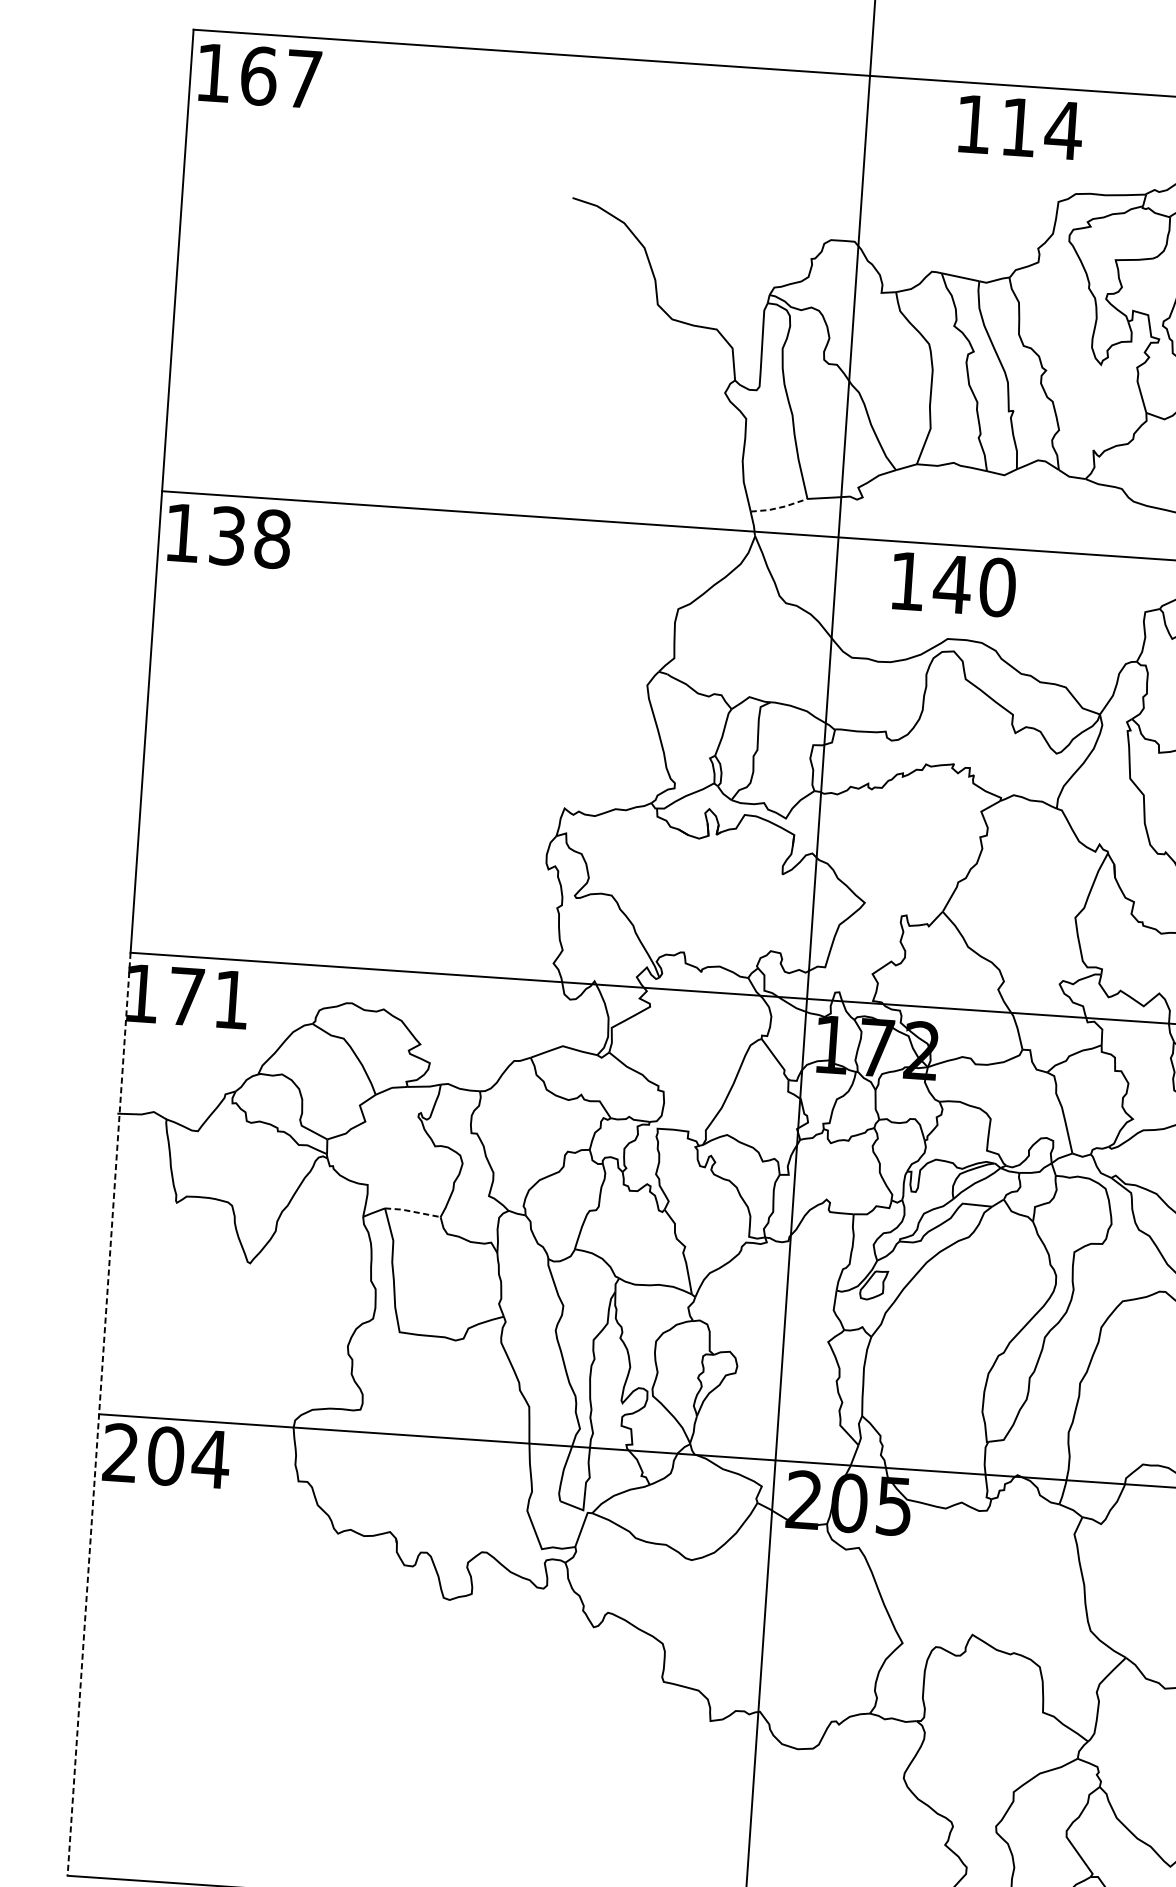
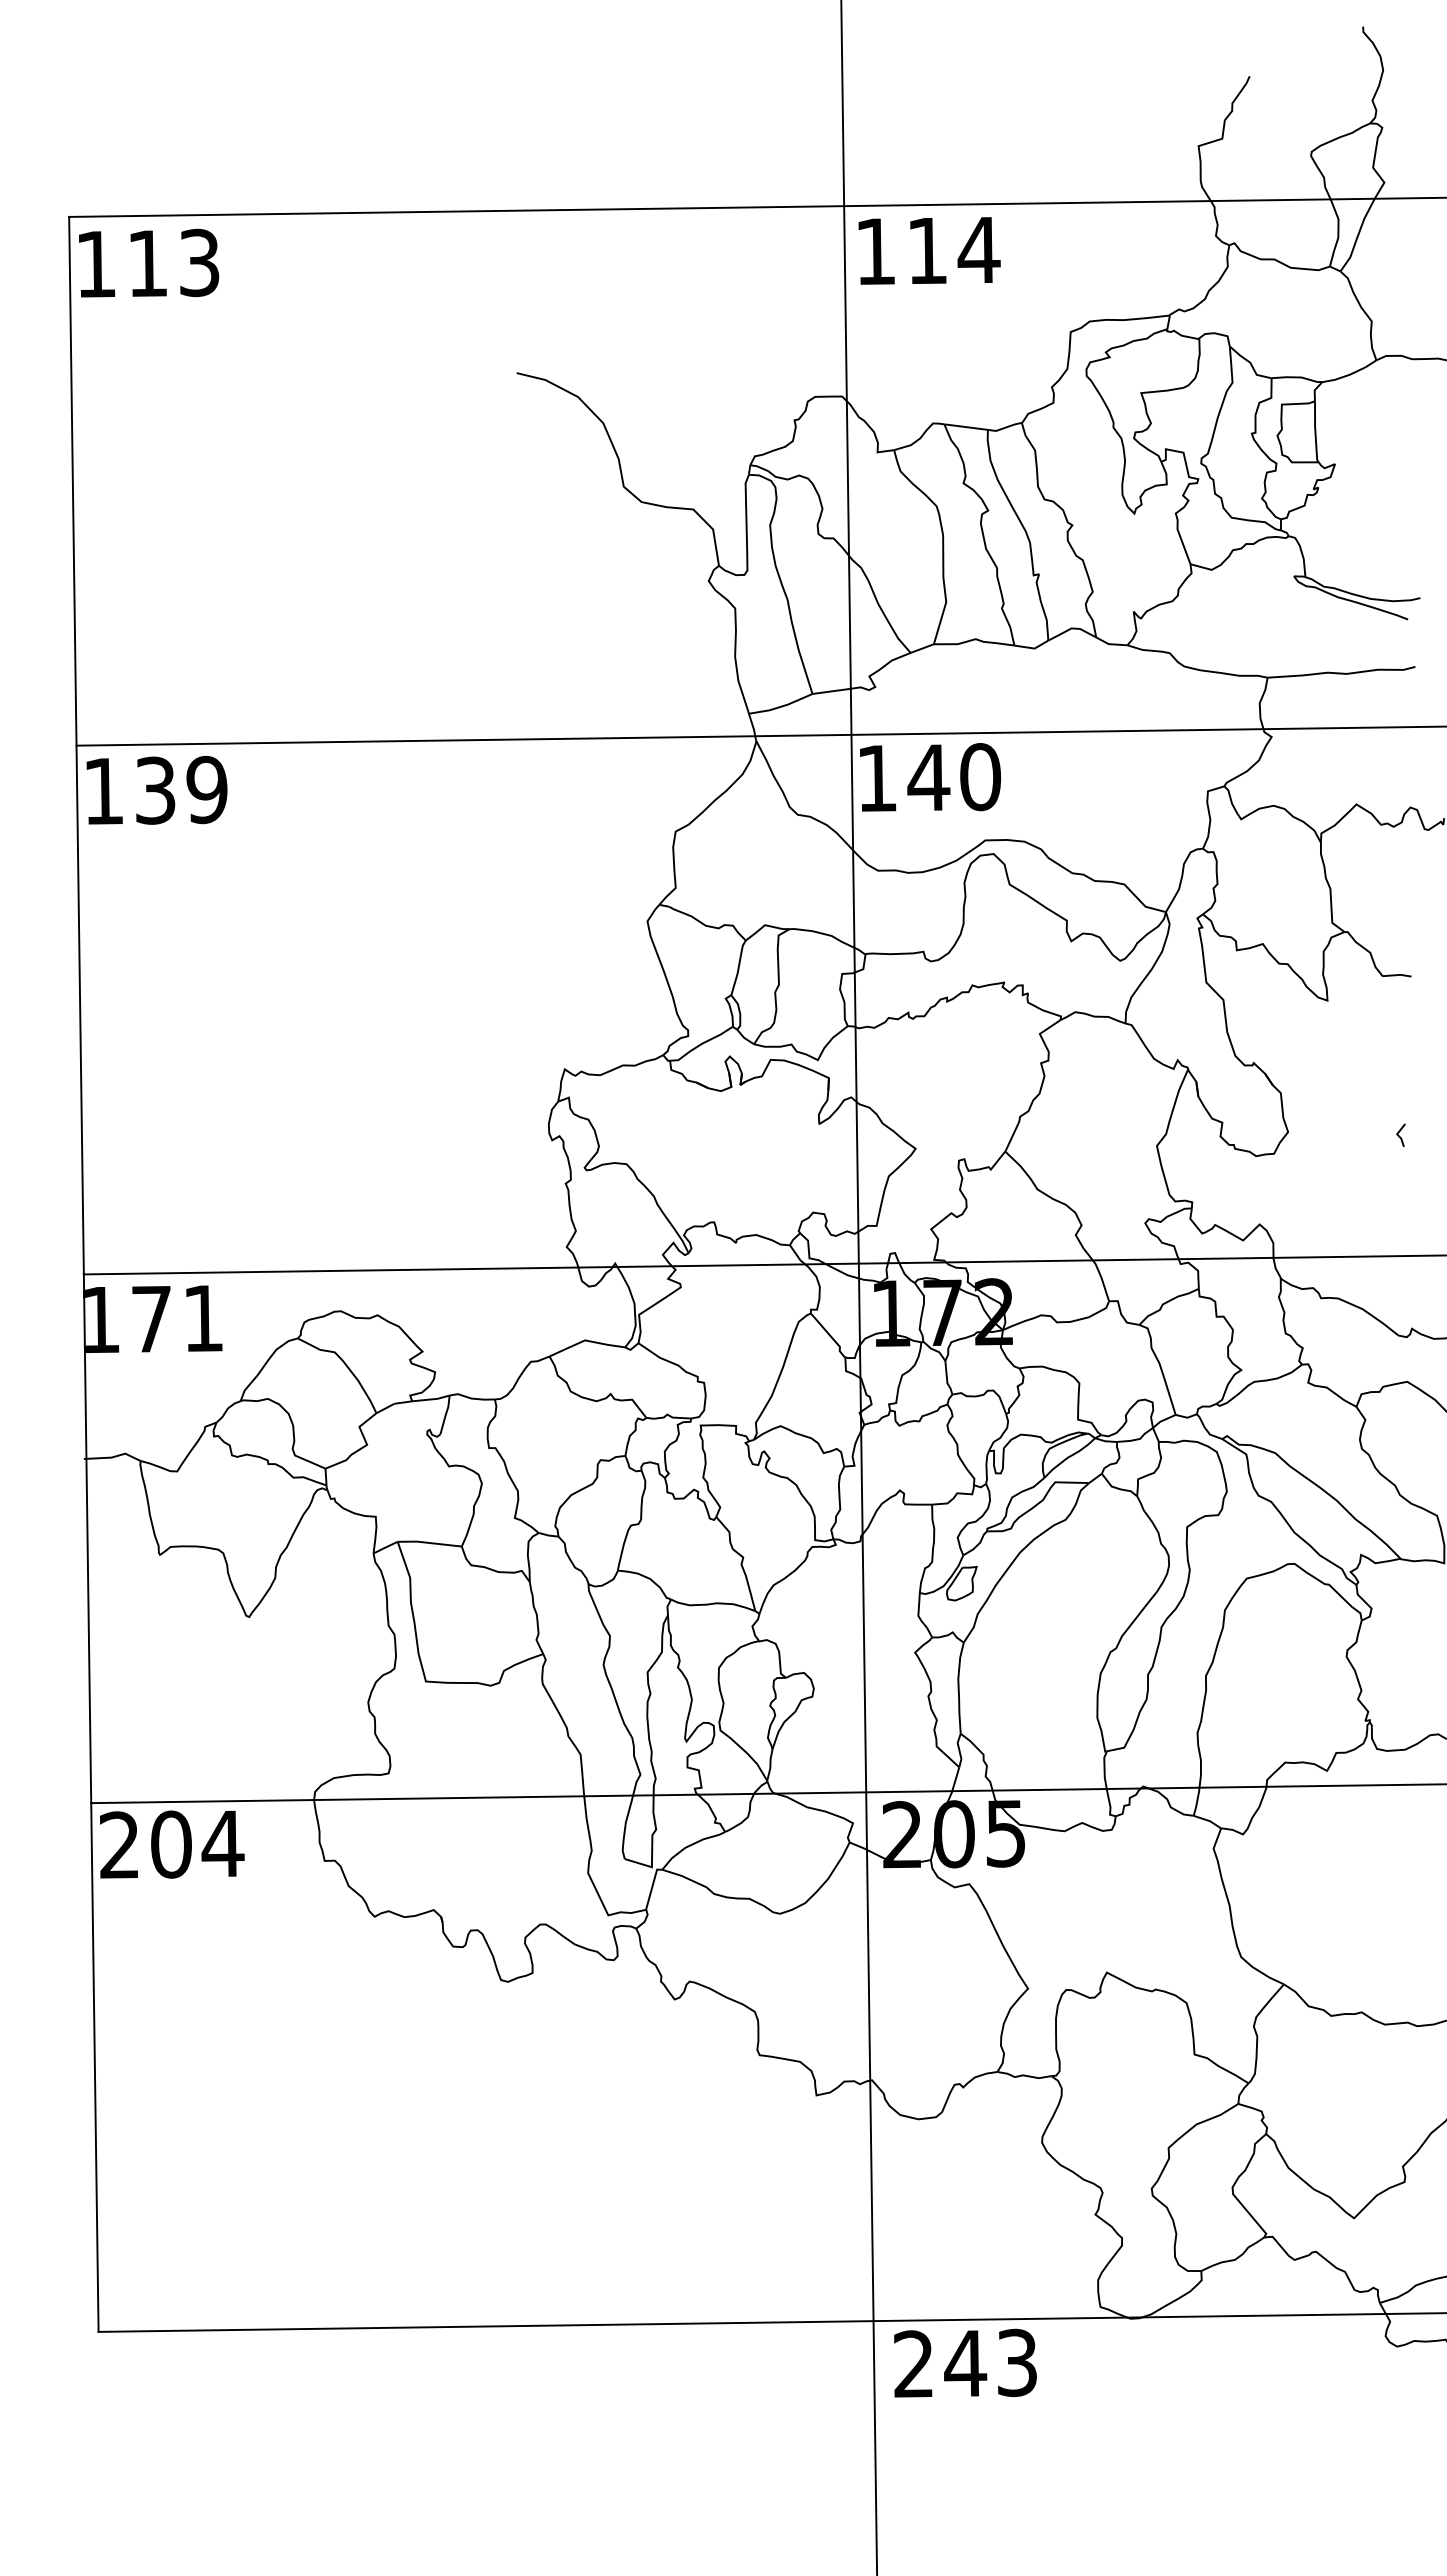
text: (281, 76) -> (173, 262), 167 -> 113
text: (1020, 127) -> (929, 250), moved
line: (780, 507) -> (782, 706), dashed -> solid
text: (272, 538) -> (206, 789), 138 -> 139
text: (954, 584) -> (930, 777), moved
line: (412, 1212) -> (429, 1543), dashed -> solid
line: (99, 1414) -> (91, 1803), dashed -> solid

